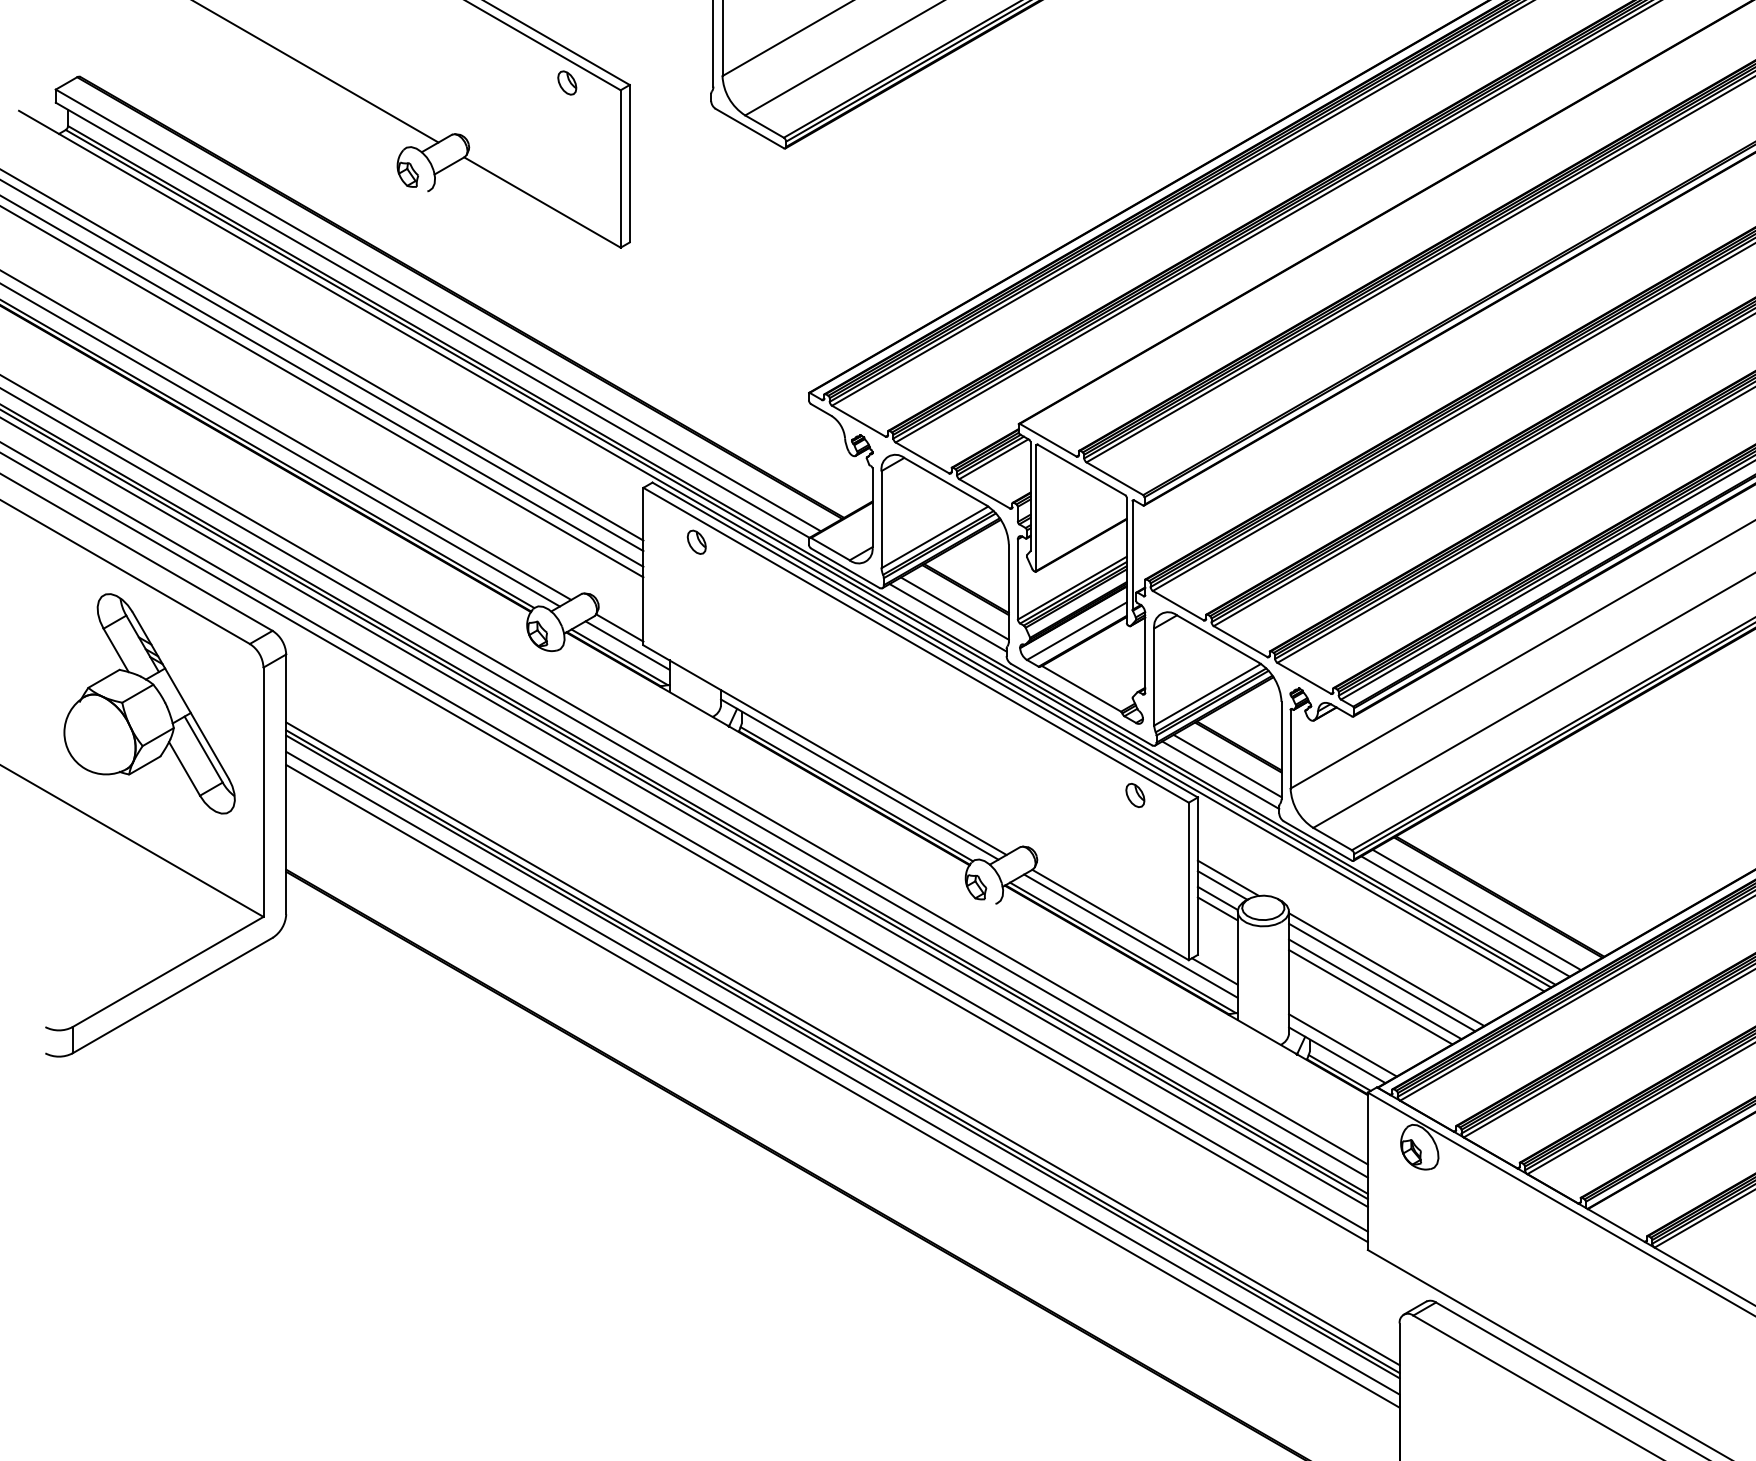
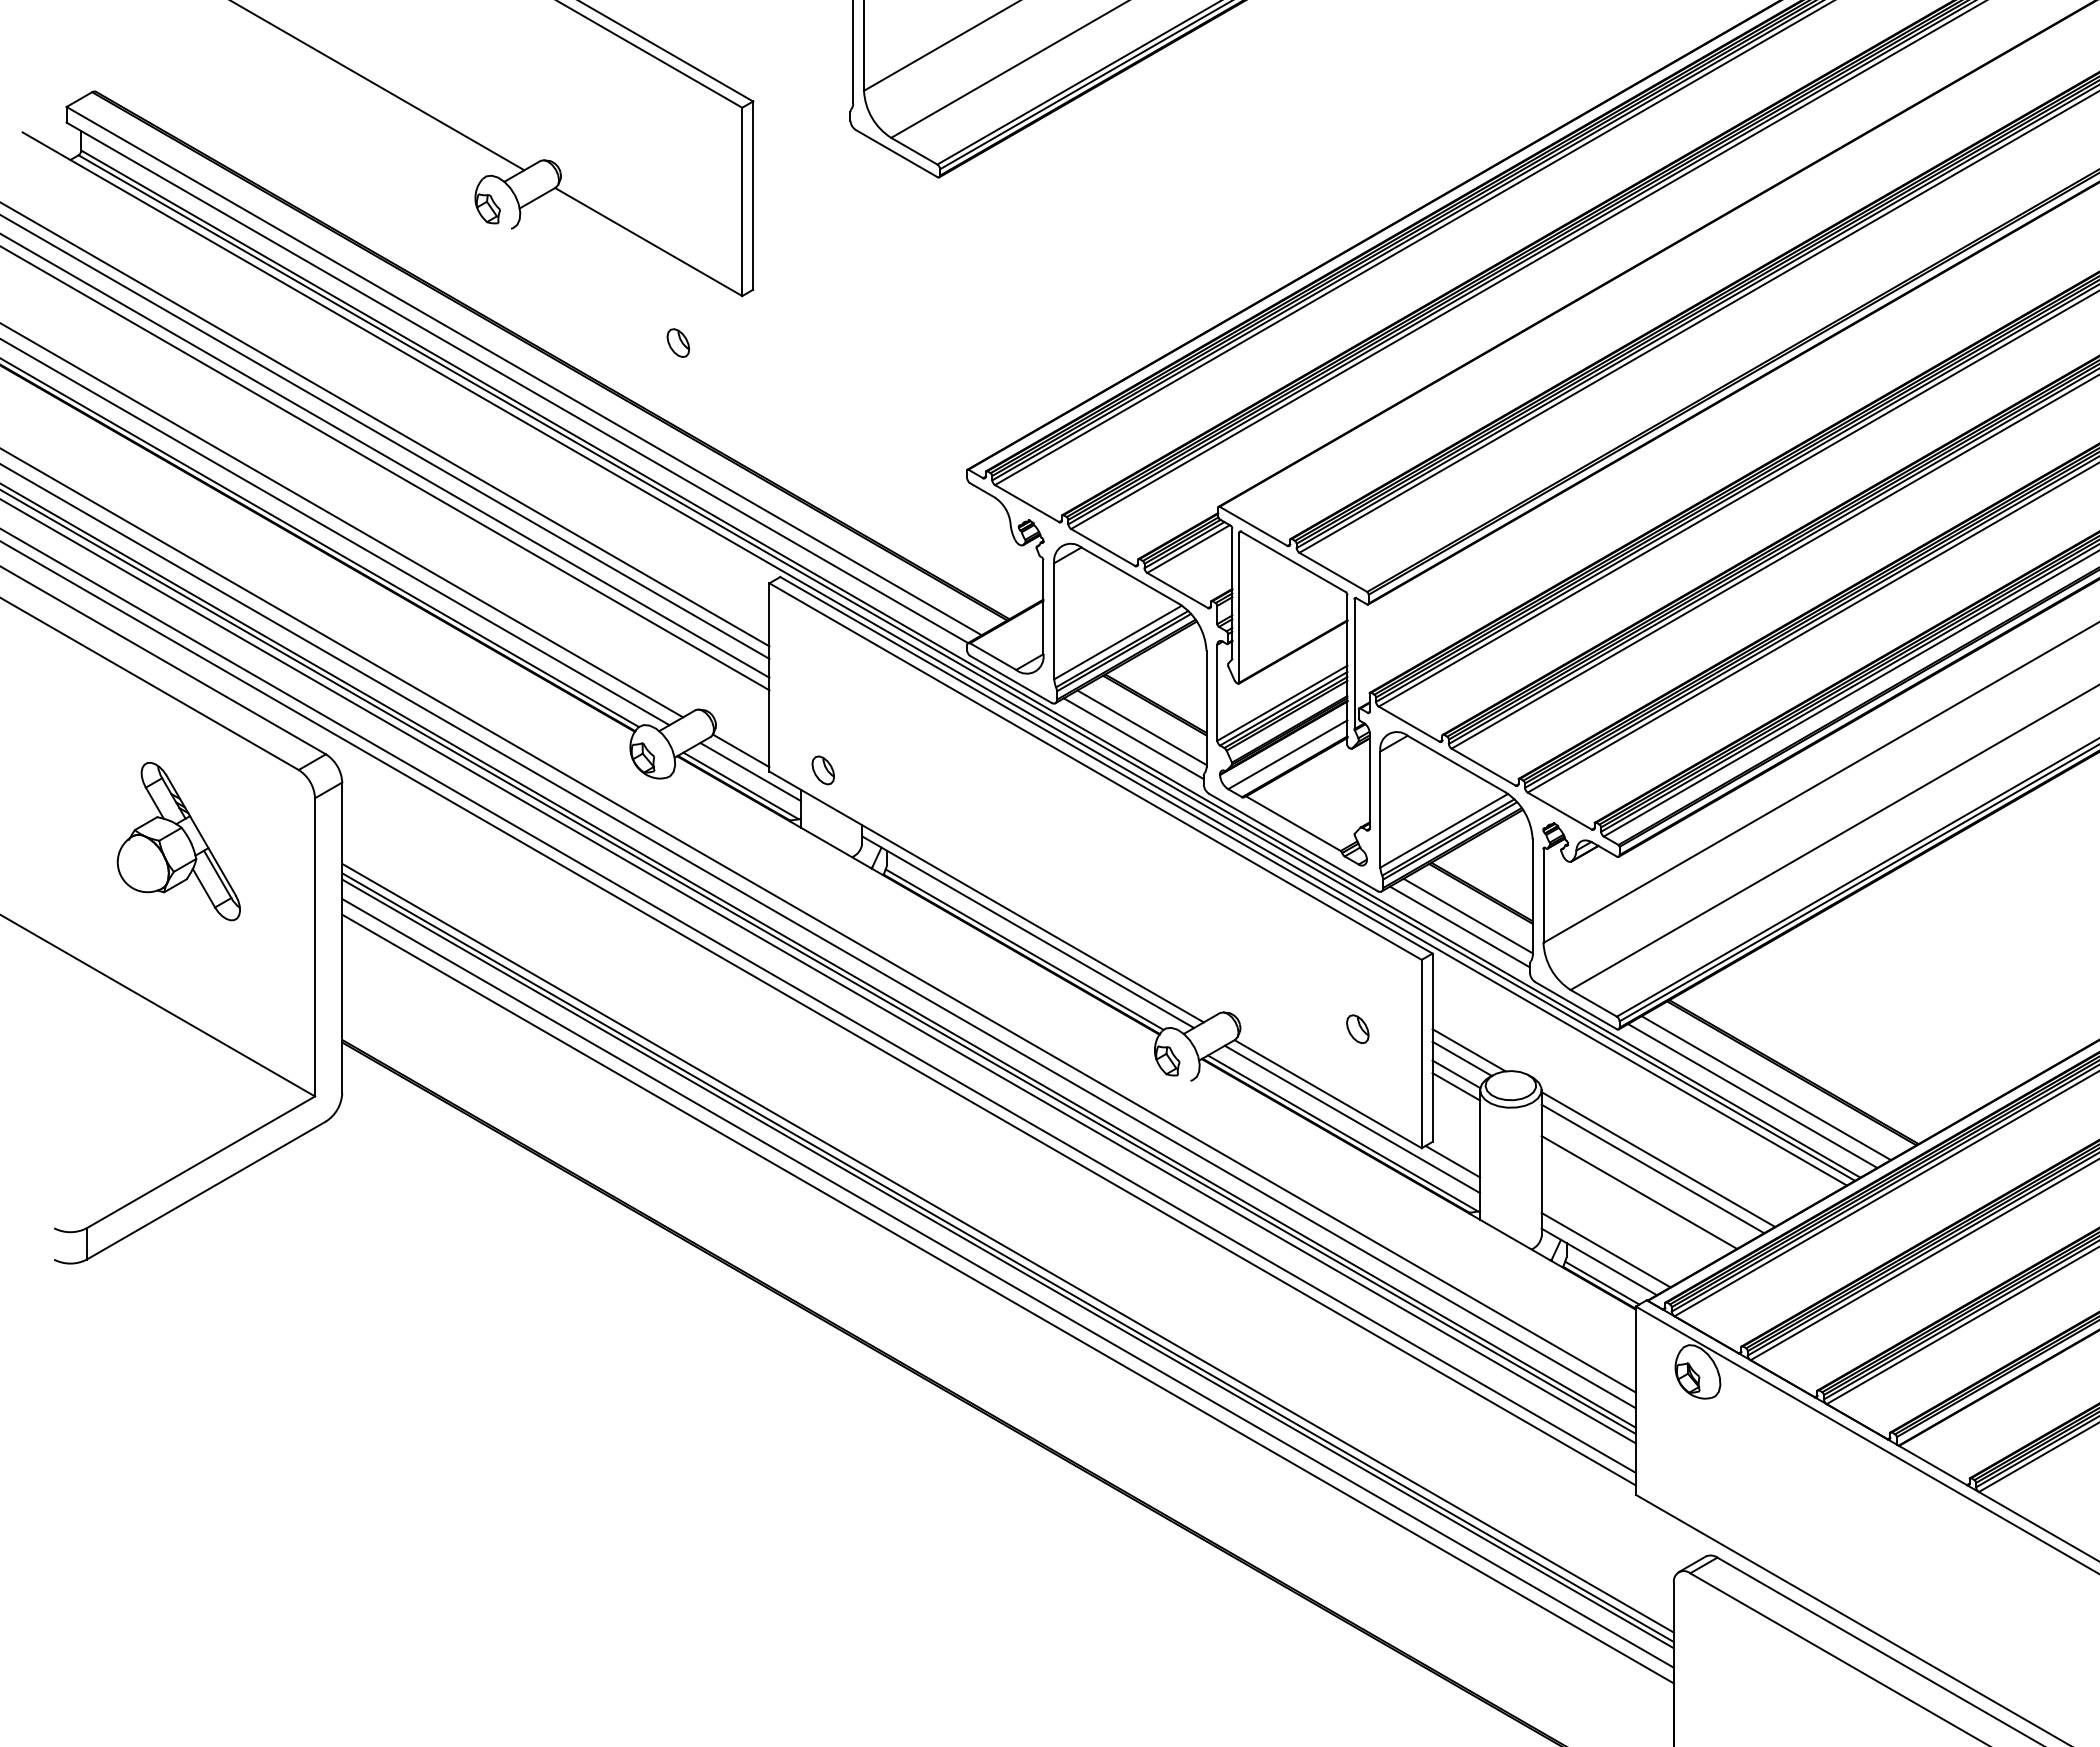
part: (567, 82) -> (678, 342), moved
part: (696, 542) -> (822, 770), moved
part: (149, 703) -> (178, 841), size x0.6
part: (1135, 795) -> (1357, 1029), moved
line: (1375, 988) -> (1644, 1182), removed

